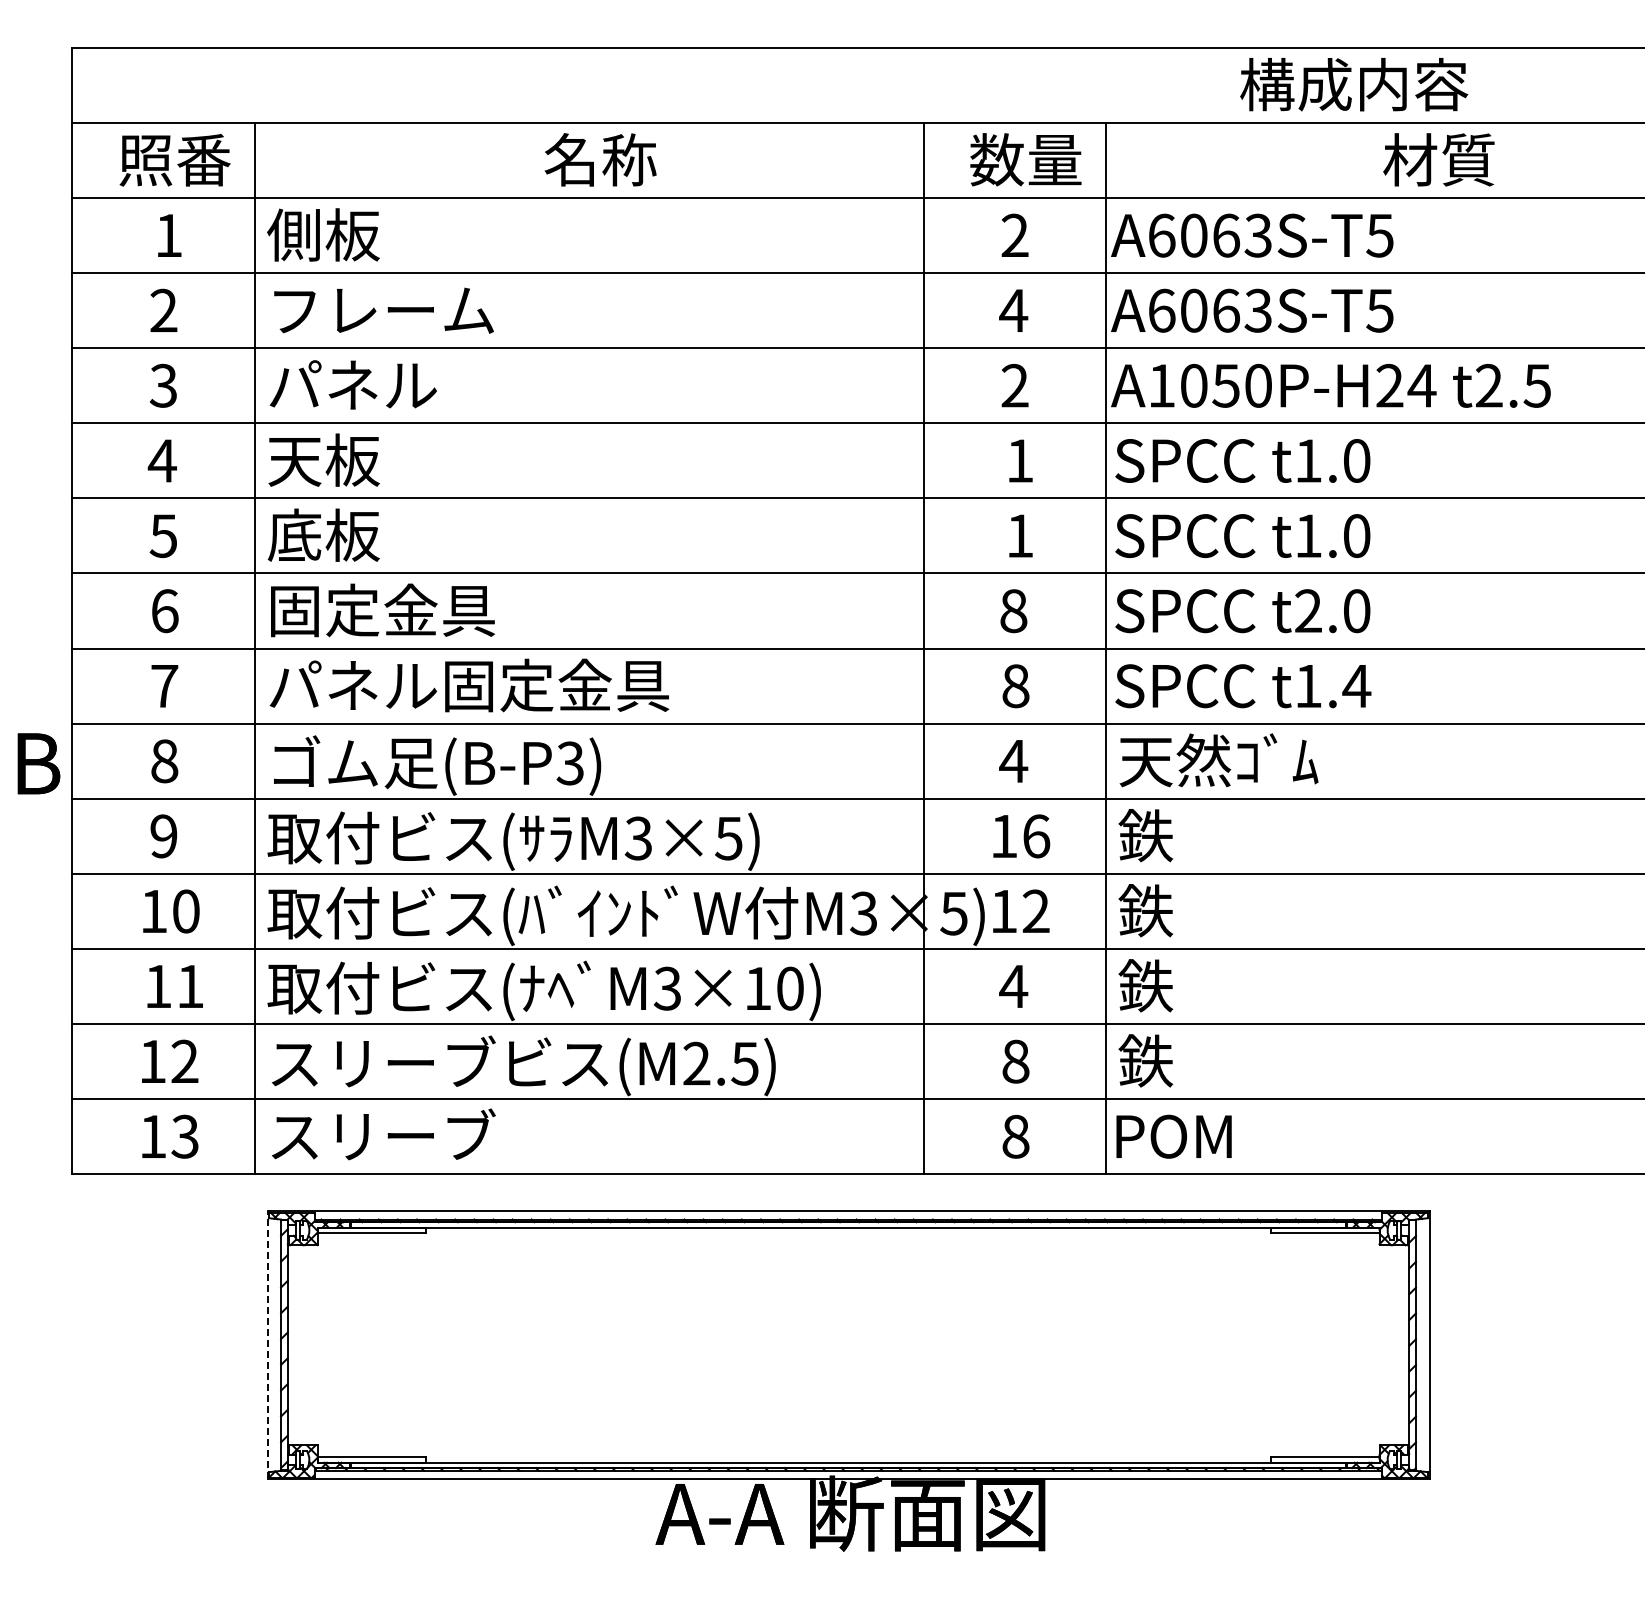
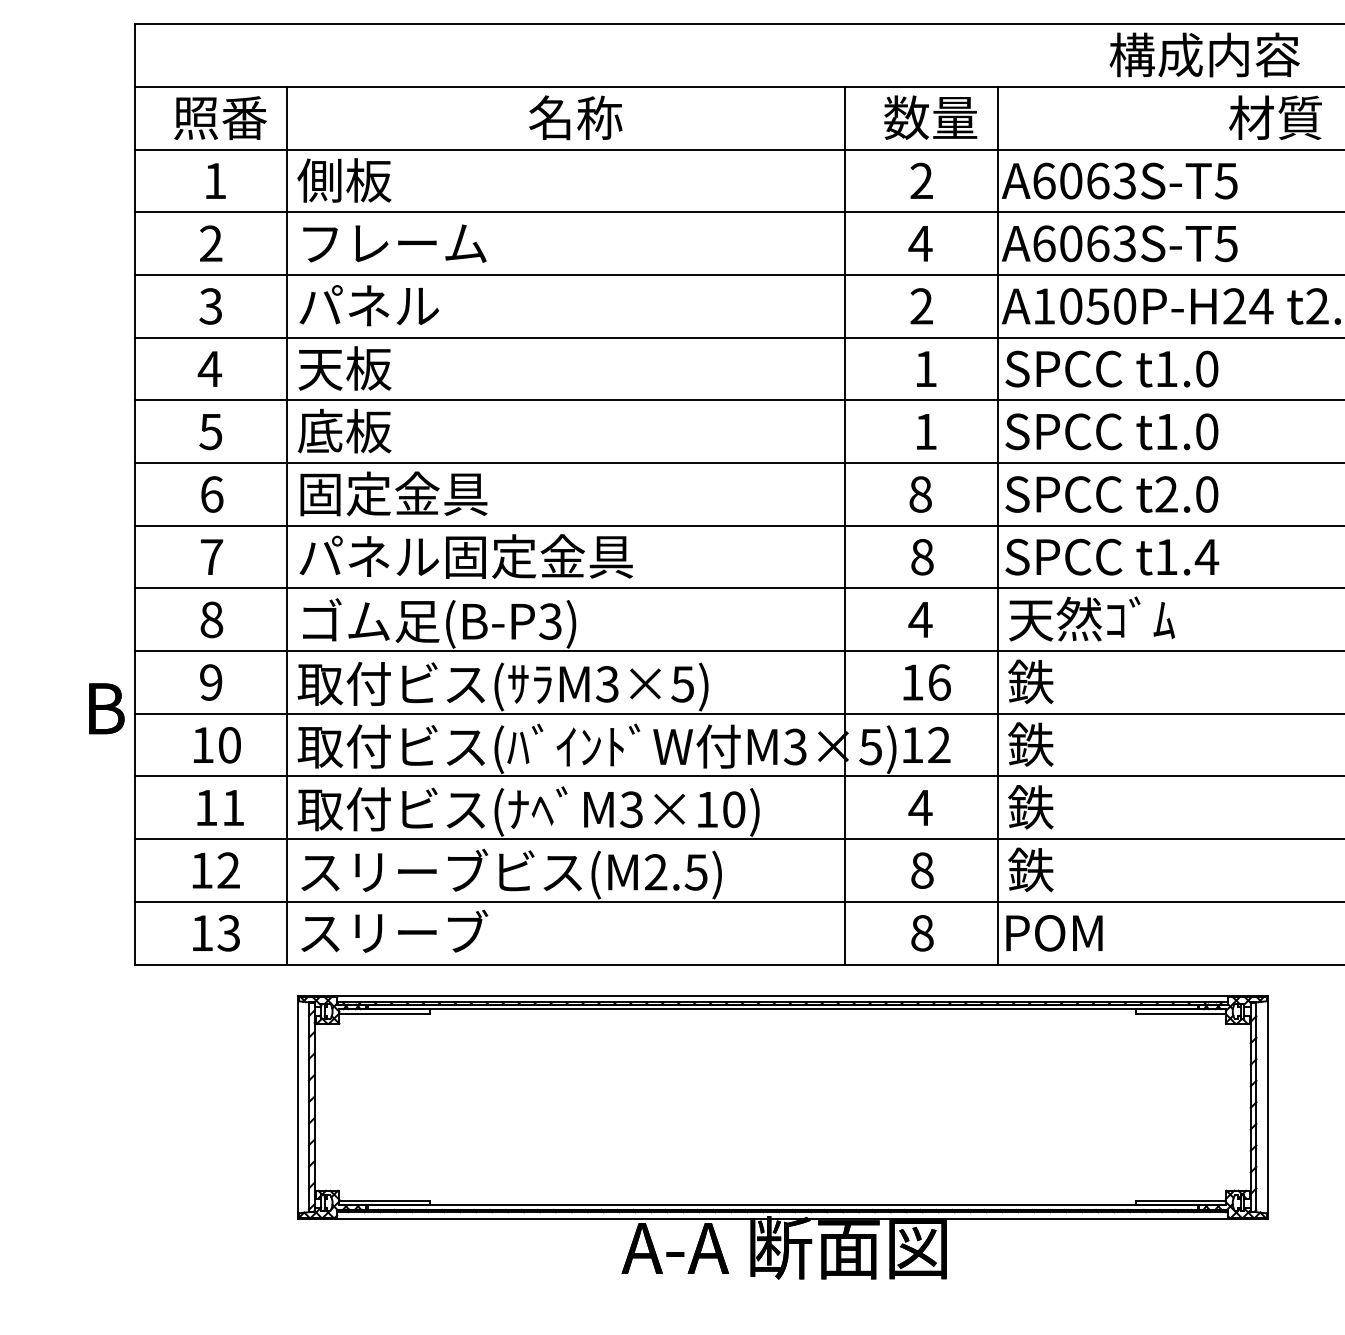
part: (38, 763) -> (106, 708), moved
line: (267, 1345) -> (297, 1107), dashed -> solid

